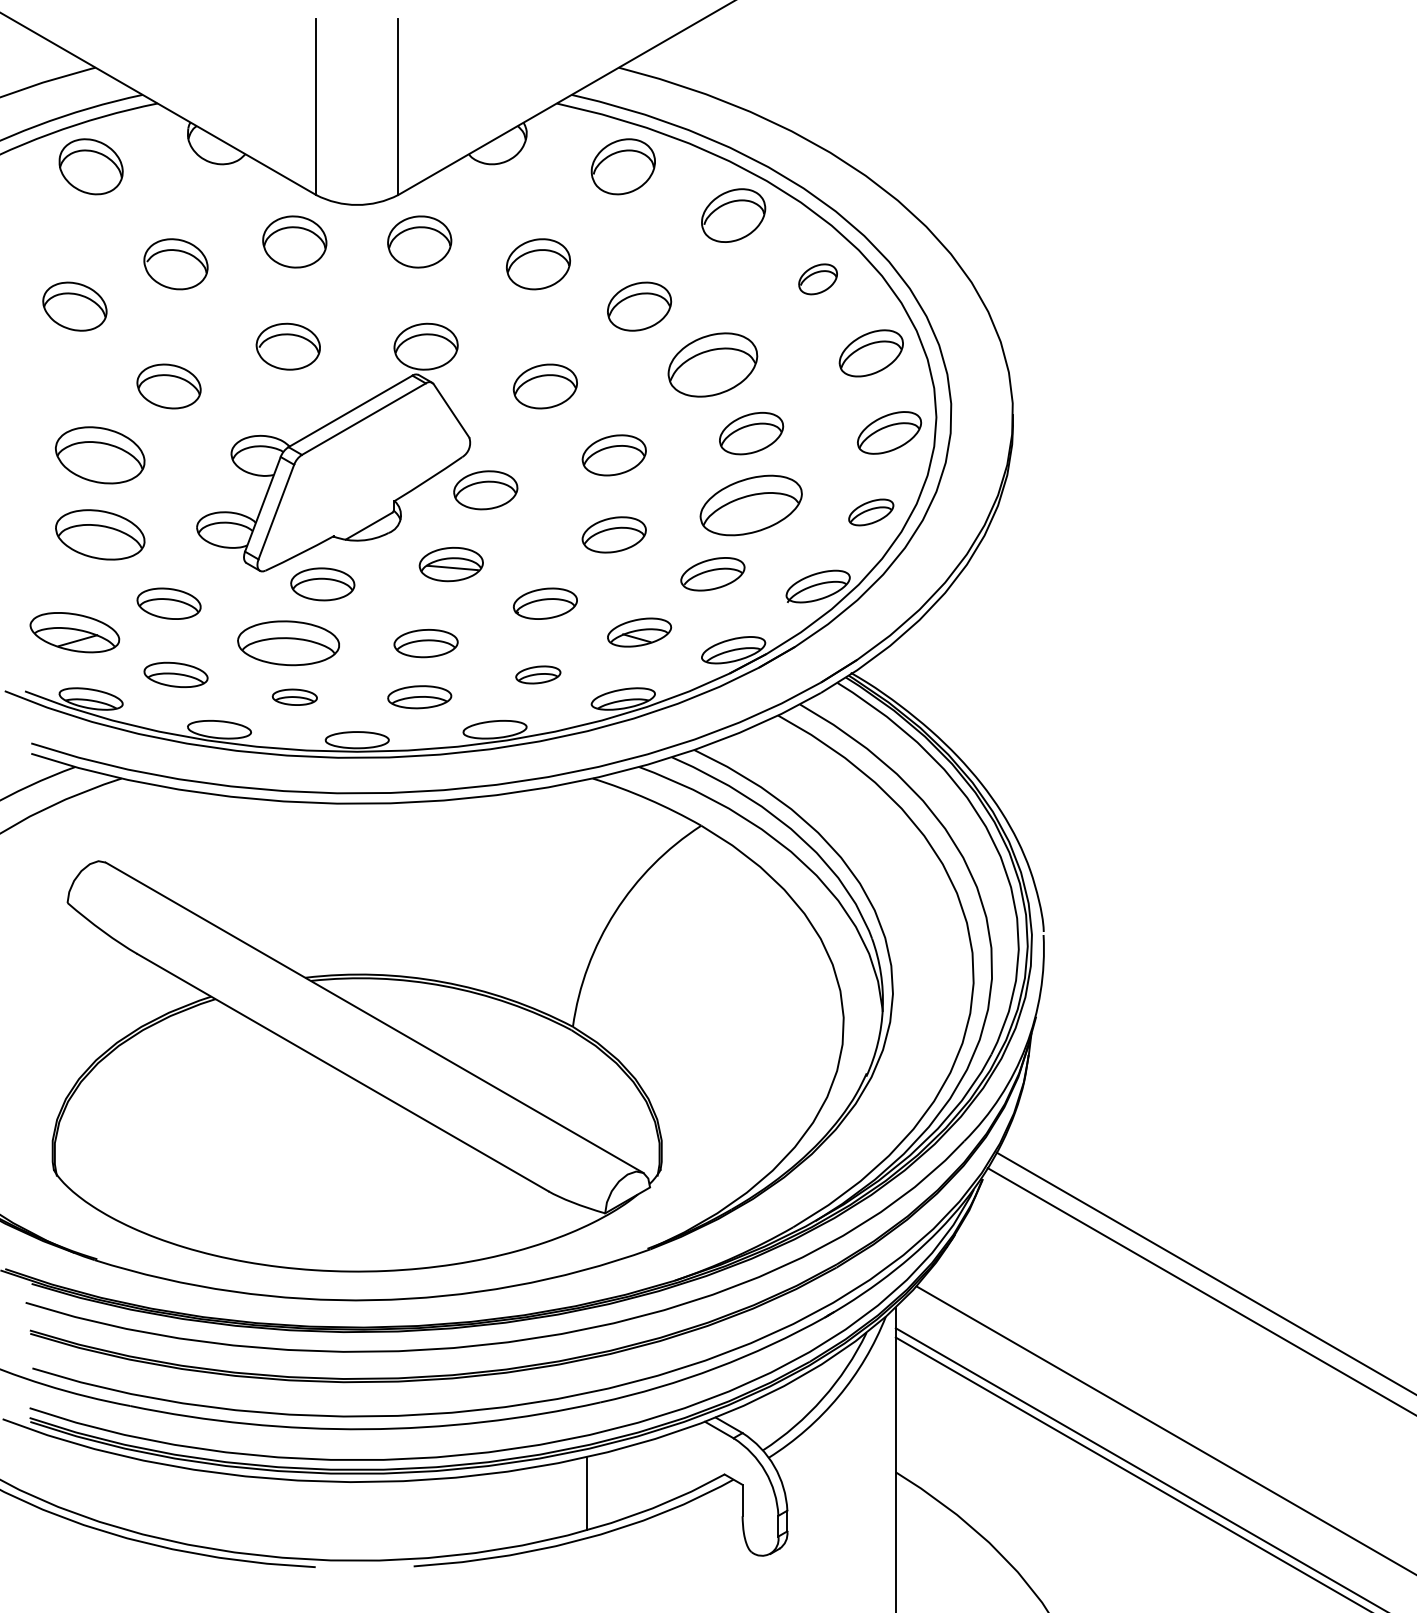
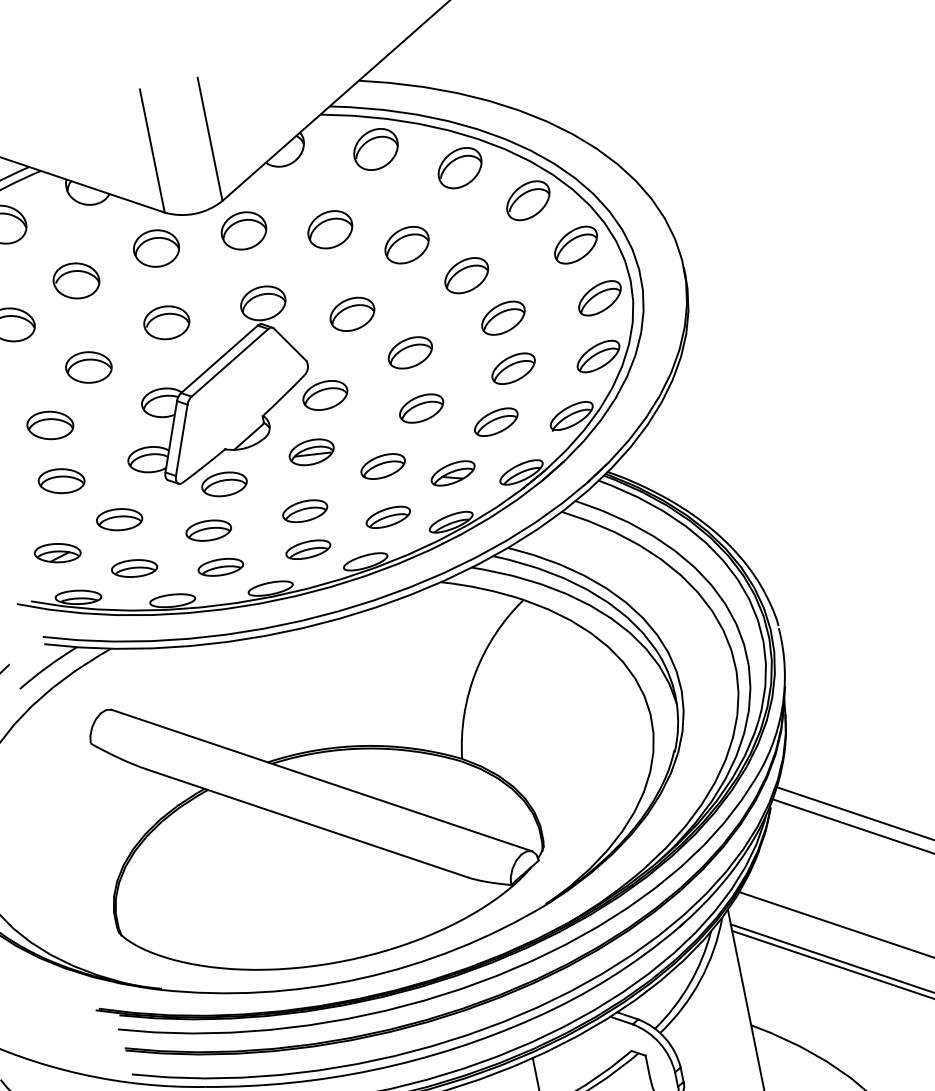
part: (817, 279) -> (527, 201), size x1.67
part: (712, 364) -> (466, 275), size x0.71
part: (99, 455) -> (49, 425), size x0.71
part: (751, 505) -> (513, 368), size x0.62
part: (870, 512) -> (597, 356), size x1.43
part: (99, 534) -> (61, 480), size x0.71
part: (74, 632) -> (57, 553), size x0.71
part: (287, 643) -> (208, 530), size x0.62
part: (537, 674) -> (387, 517), size x1.43
part: (294, 697) -> (220, 567), size x1.43

